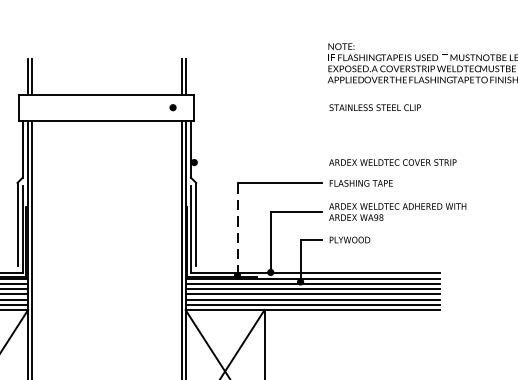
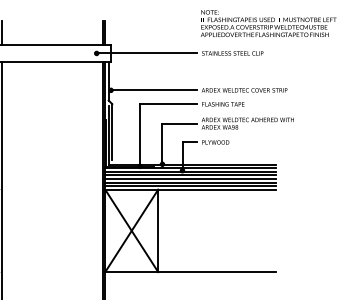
line: (247, 107) -> (146, 53), added
line: (257, 162) -> (153, 90), added
line: (238, 228) -> (140, 134), dashed -> solid

